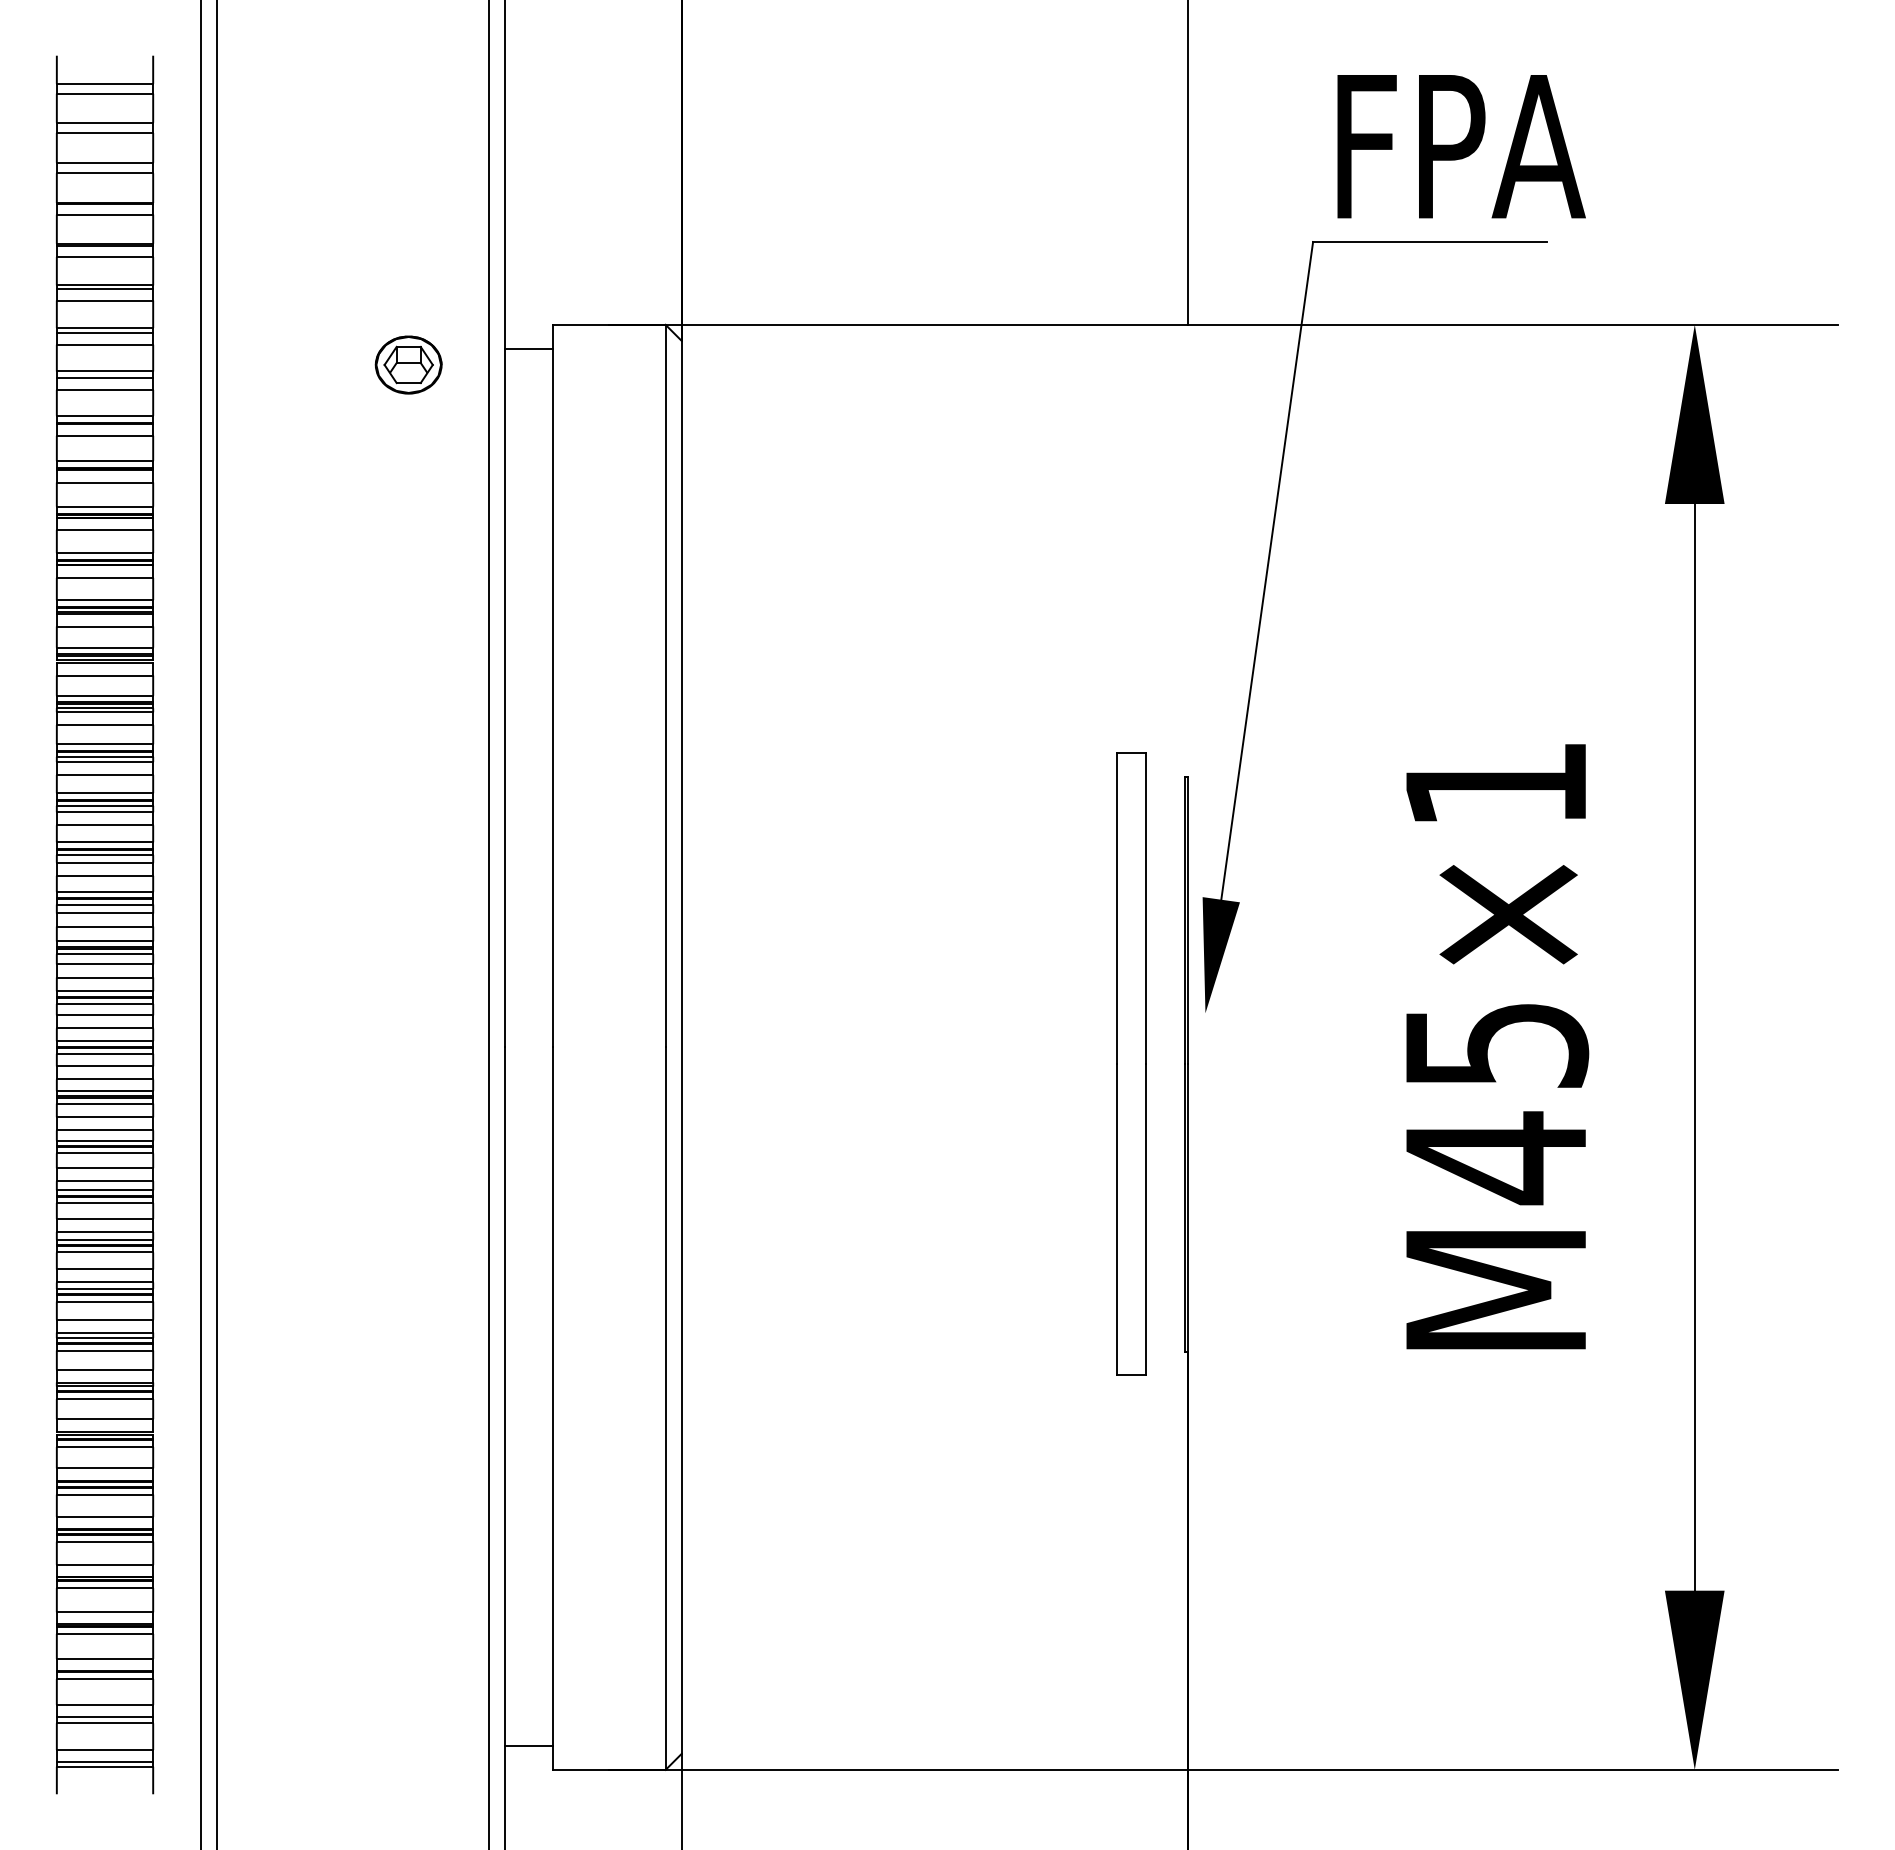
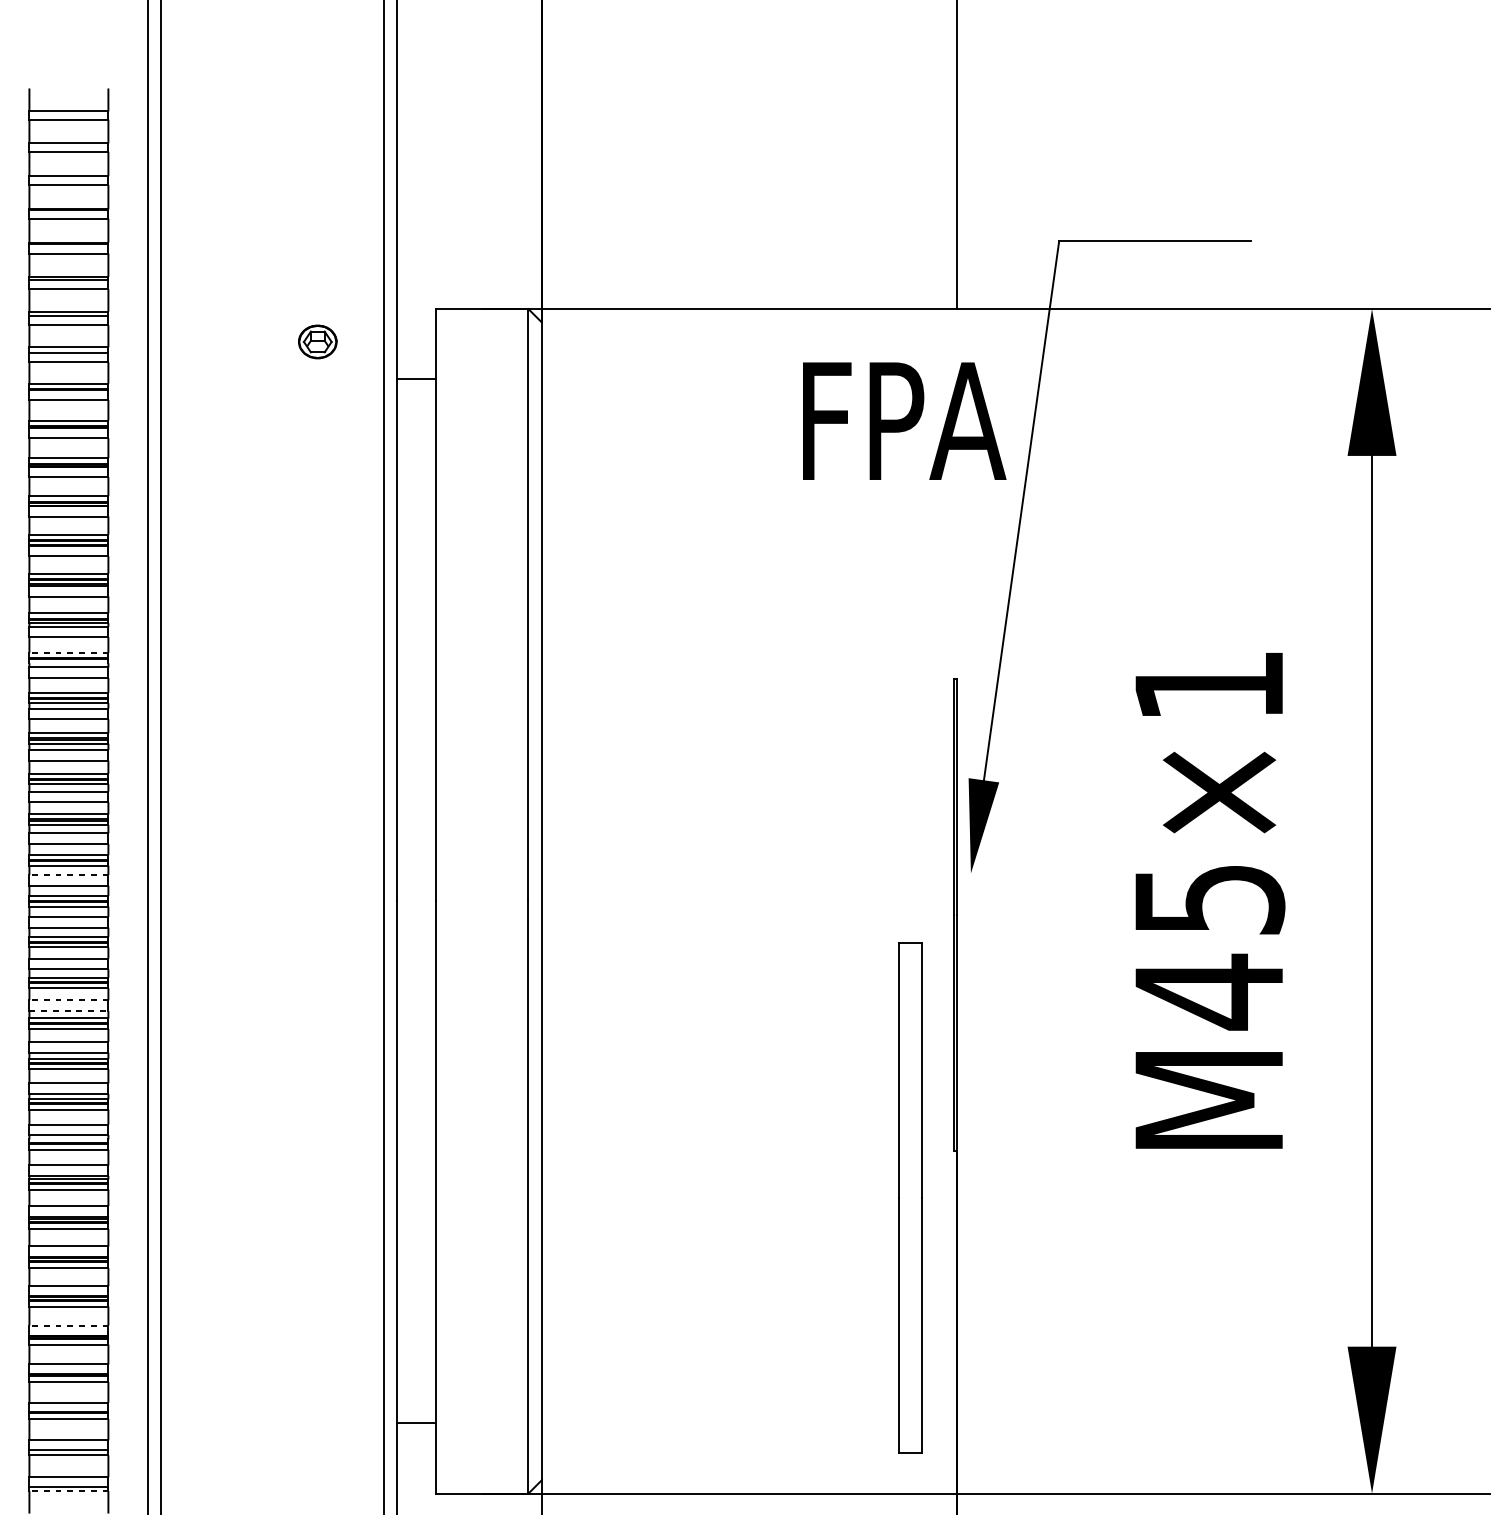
text: (1461, 146) -> (904, 421), moved
line: (529, 348) -> (416, 378), moved
part: (408, 364) -> (317, 341), size x0.7
line: (104, 744) -> (68, 653), solid -> dashed
line: (104, 756) -> (68, 662), removed
line: (104, 1015) -> (68, 875), solid -> dashed
part: (1131, 1063) -> (910, 1197), moved
line: (104, 1168) -> (68, 1000), solid -> dashed
line: (105, 1181) -> (69, 1011), solid -> dashed
line: (104, 1337) -> (68, 1139), removed
line: (104, 1564) -> (68, 1325), solid -> dashed
line: (529, 1745) -> (416, 1422), moved
line: (104, 1766) -> (68, 1490), solid -> dashed

